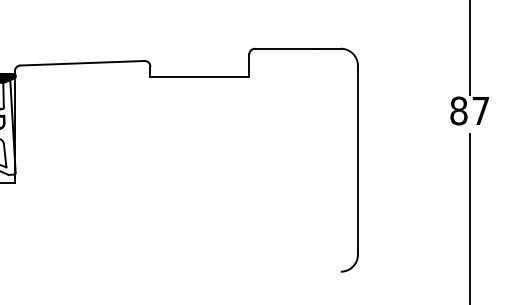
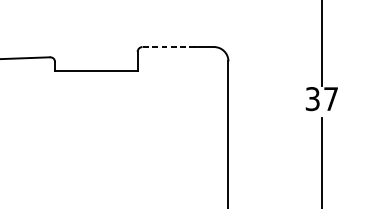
line: (286, 48) -> (168, 46), solid -> dashed
text: (458, 110) -> (312, 98), 87 -> 37

